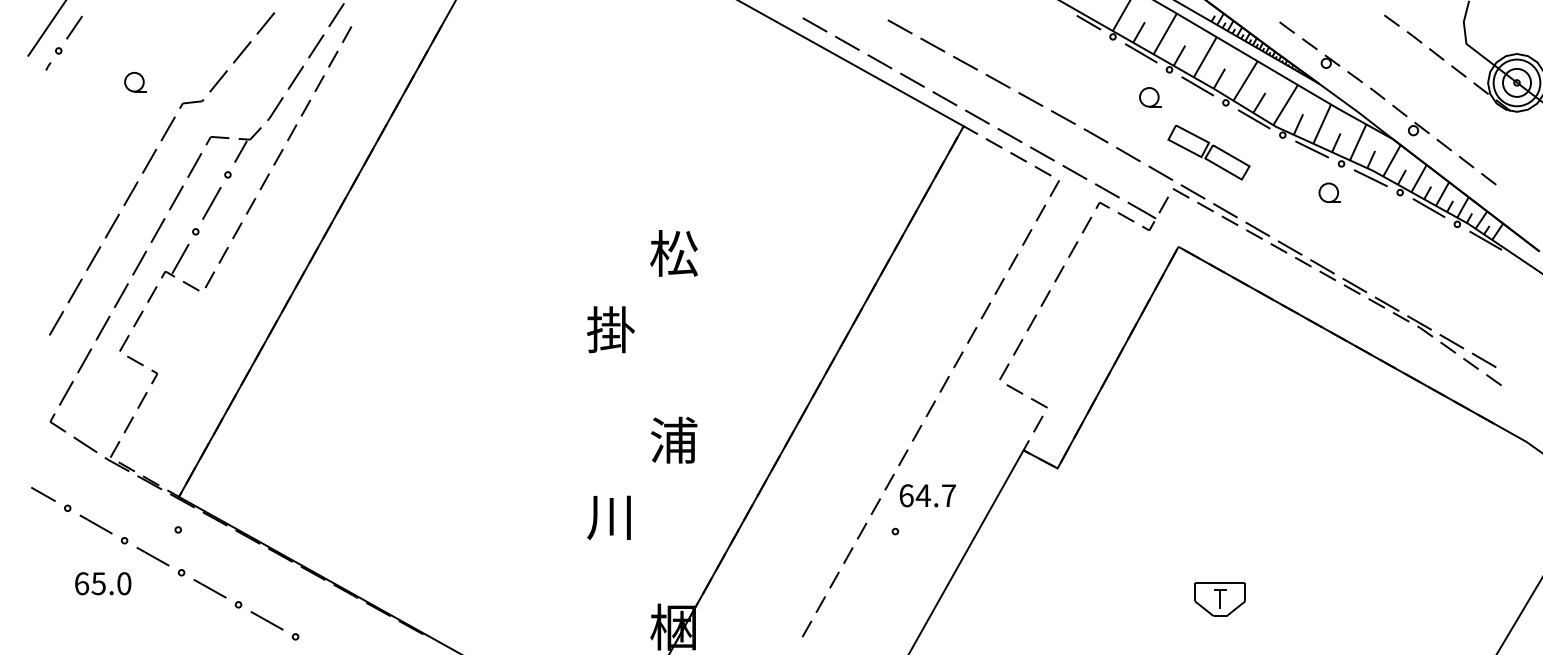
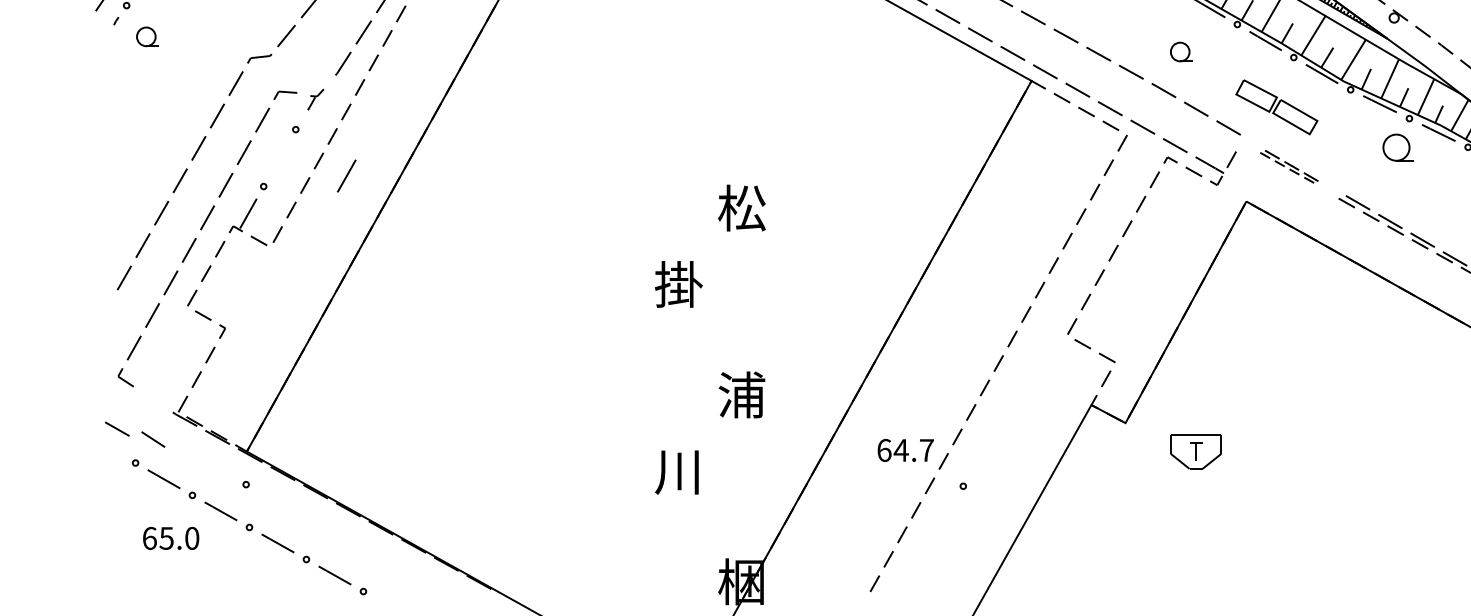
part: (135, 82) -> (147, 37), moved
part: (1150, 97) -> (1181, 52), moved
part: (247, 144) -> (315, 99), size x0.6
part: (1329, 192) -> (1397, 147), size x1.4
line: (211, 202) -> (346, 175), moved
part: (1221, 211) -> (1289, 166), size x0.6
line: (85, 444) -> (153, 439), moved
line: (43, 494) -> (117, 429), moved
text: (927, 495) -> (905, 450), moved
part: (1219, 599) -> (1195, 452), moved

